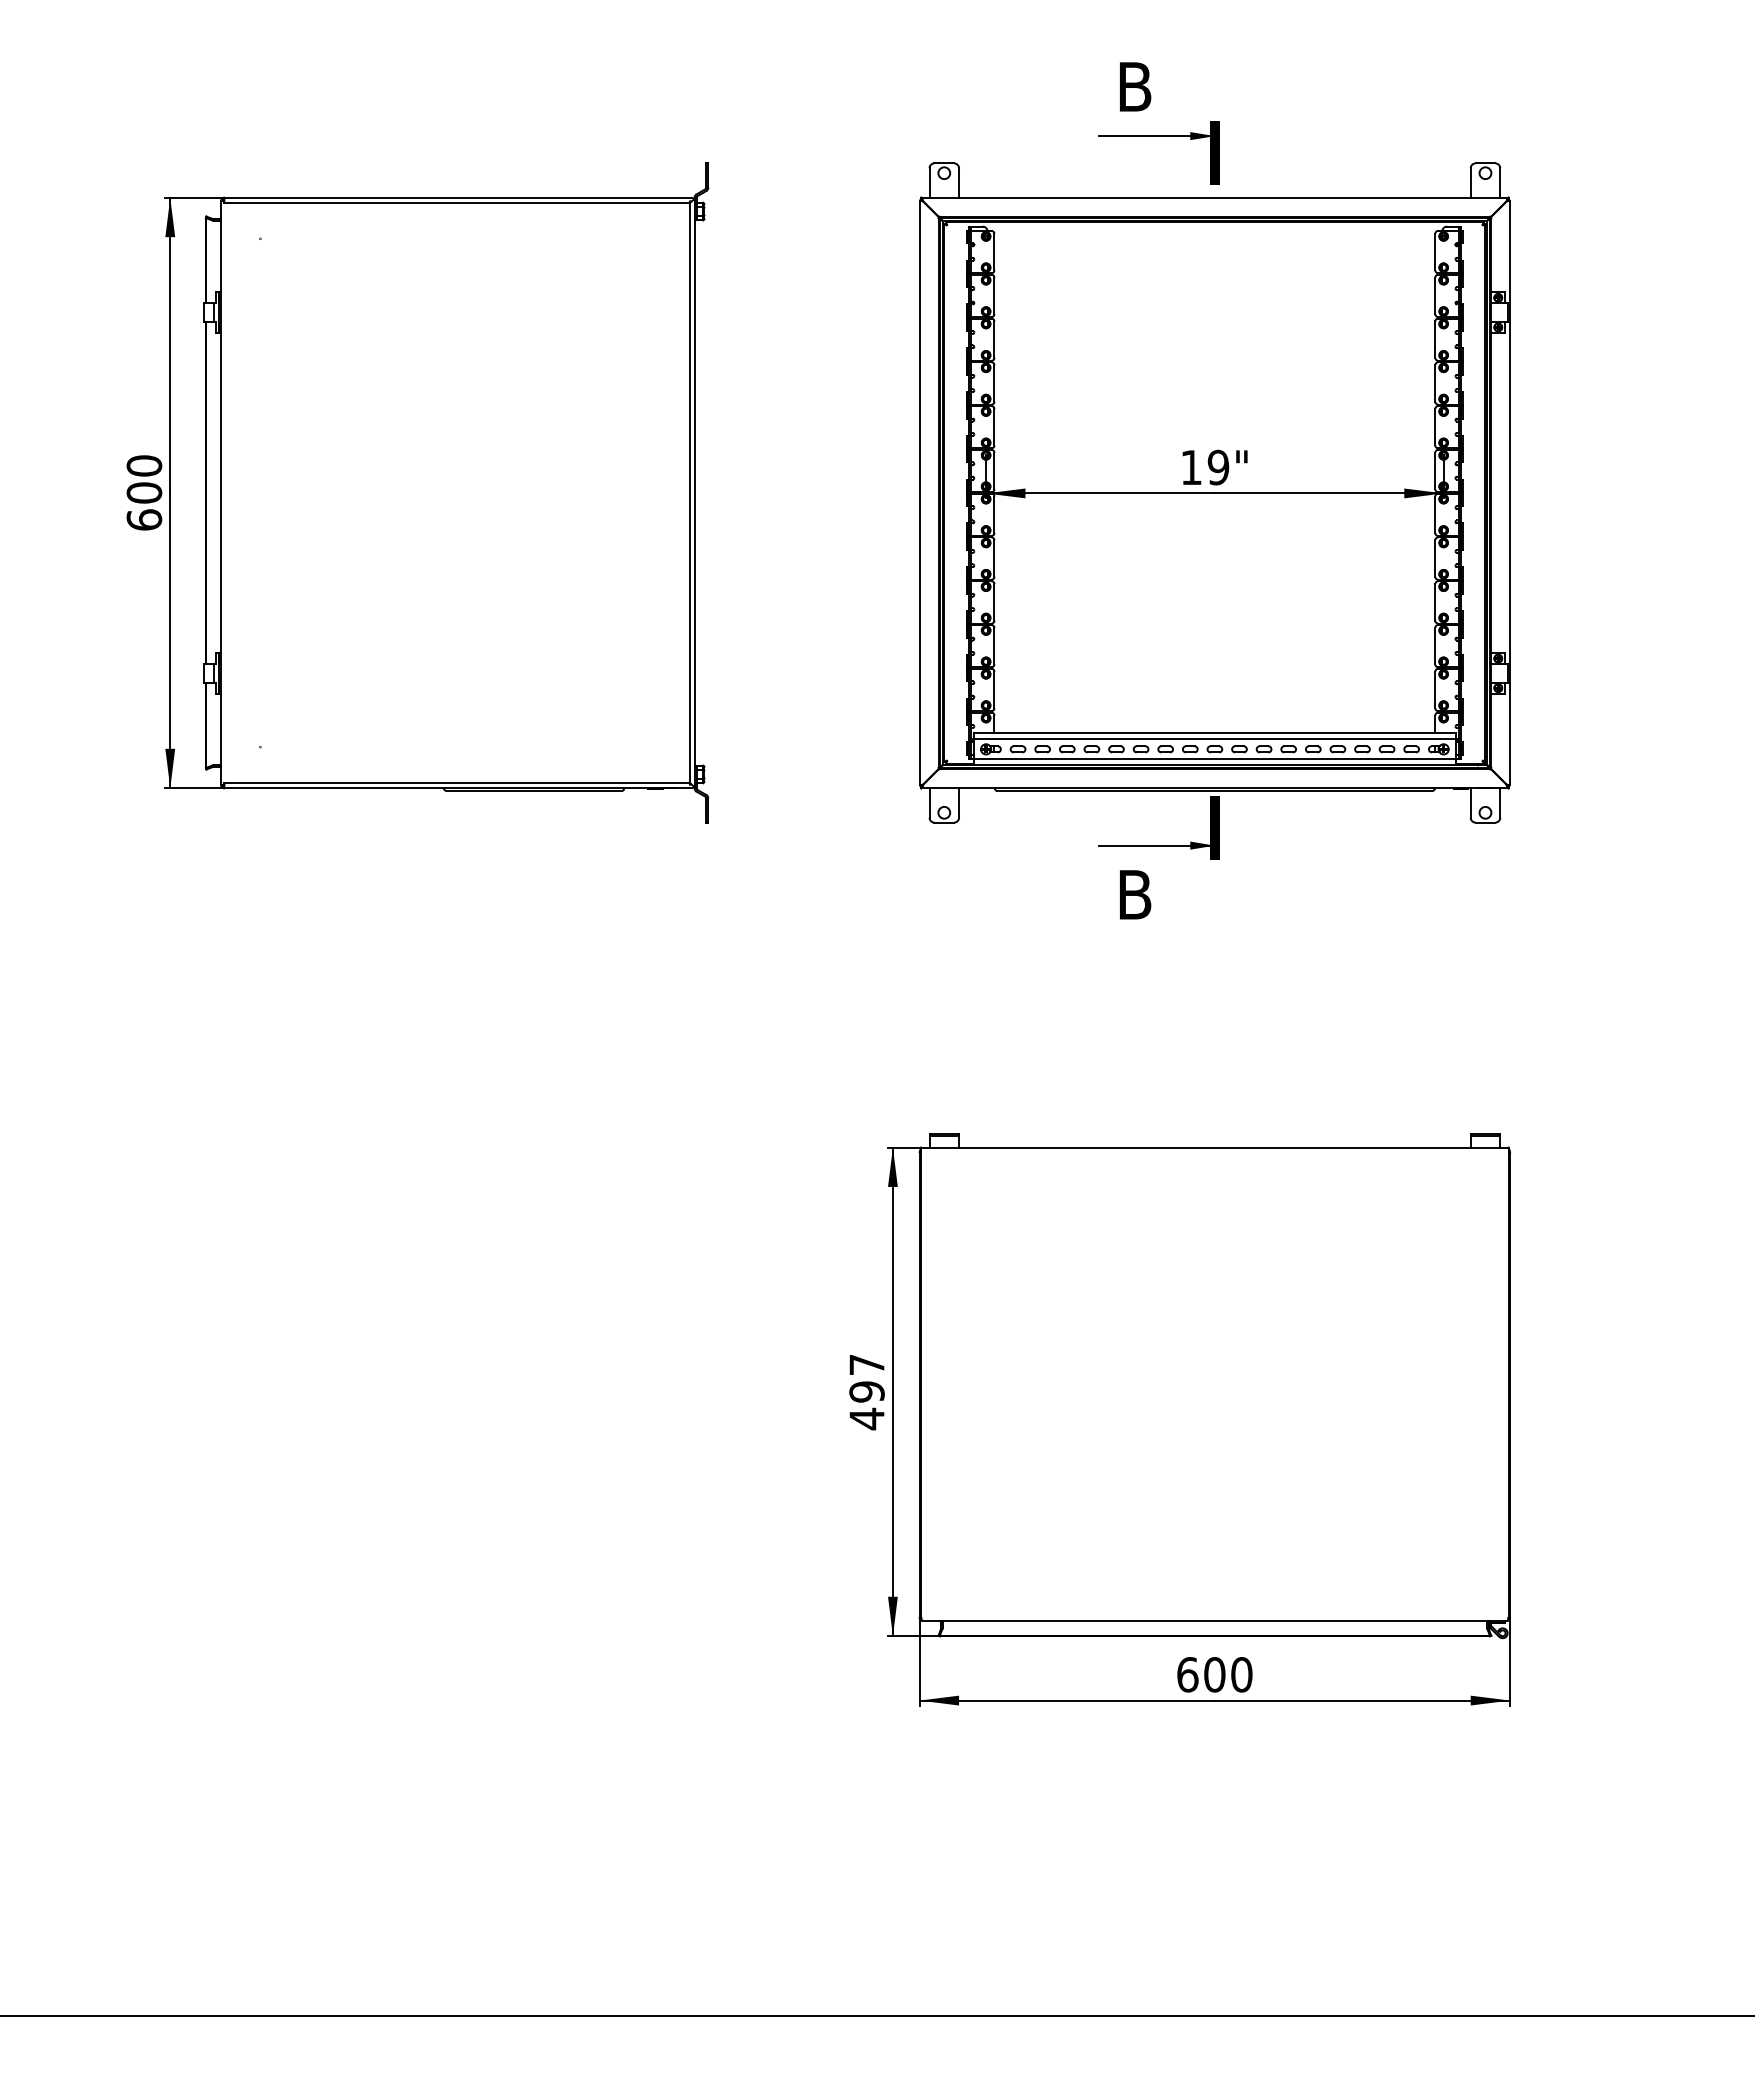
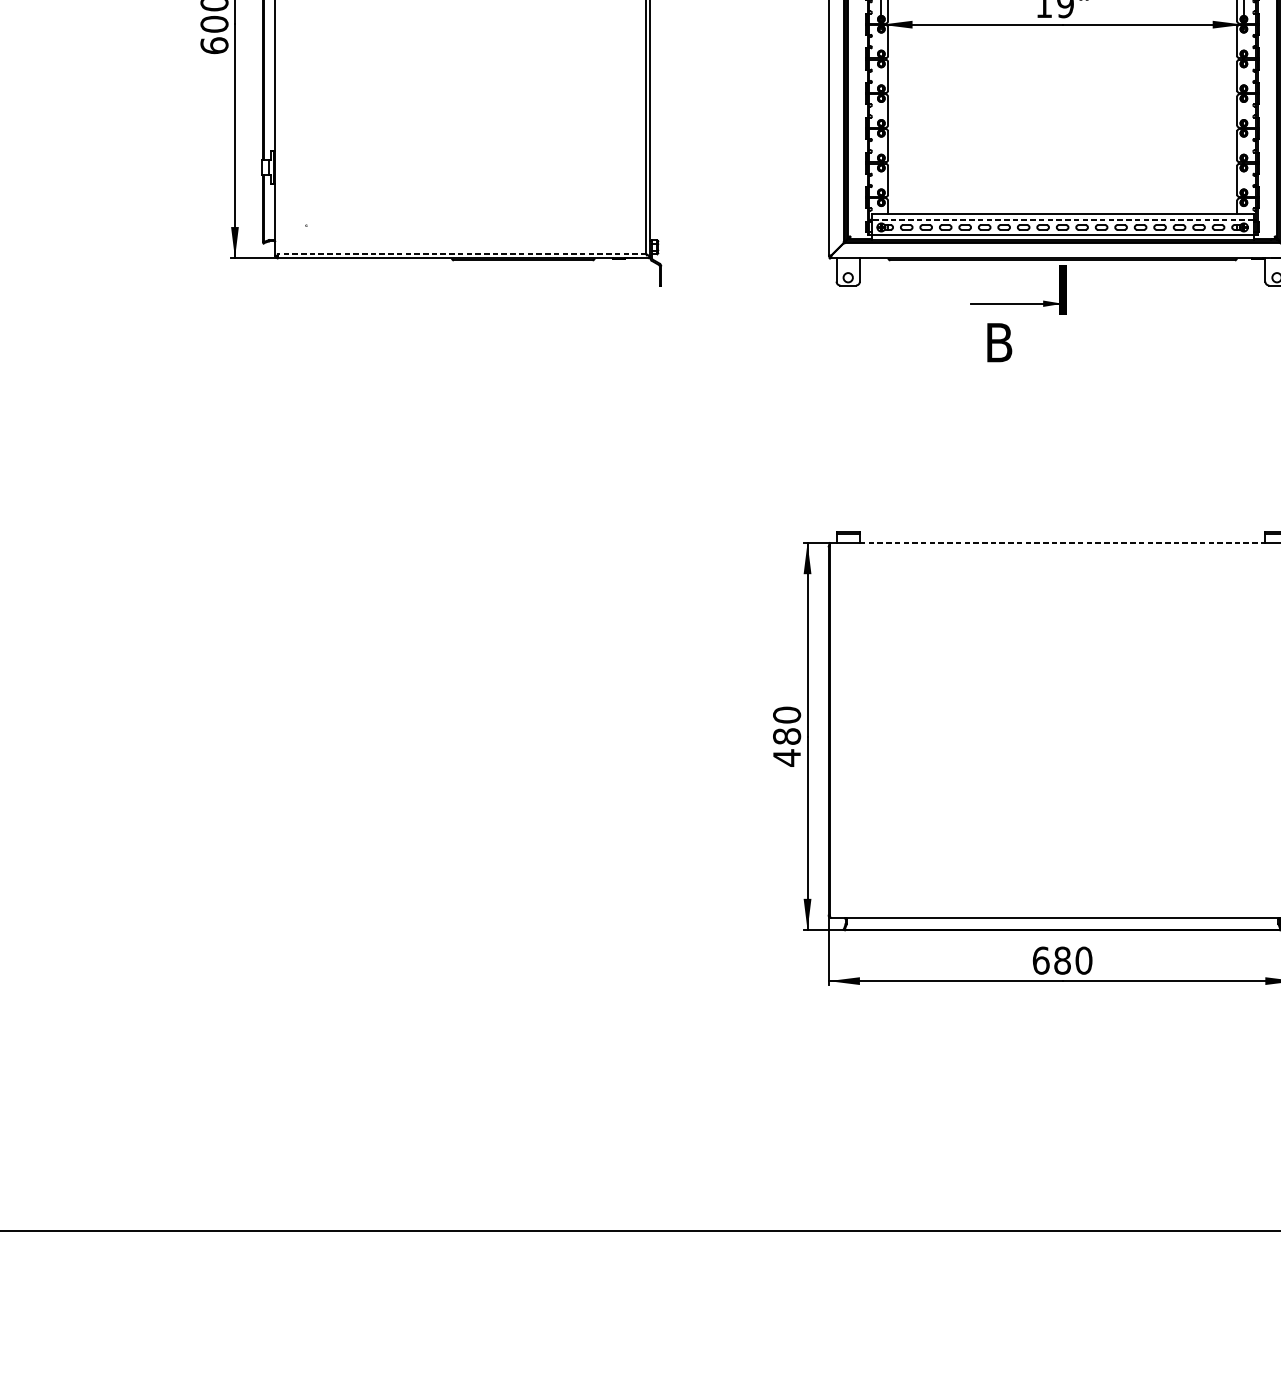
line: (1214, 739) -> (1062, 219), solid -> dashed
line: (456, 783) -> (461, 254), solid -> dashed
line: (1214, 1147) -> (1062, 542), solid -> dashed
text: (866, 1378) -> (786, 725), 497 -> 480
text: (1214, 1674) -> (1062, 960), 600 -> 680

